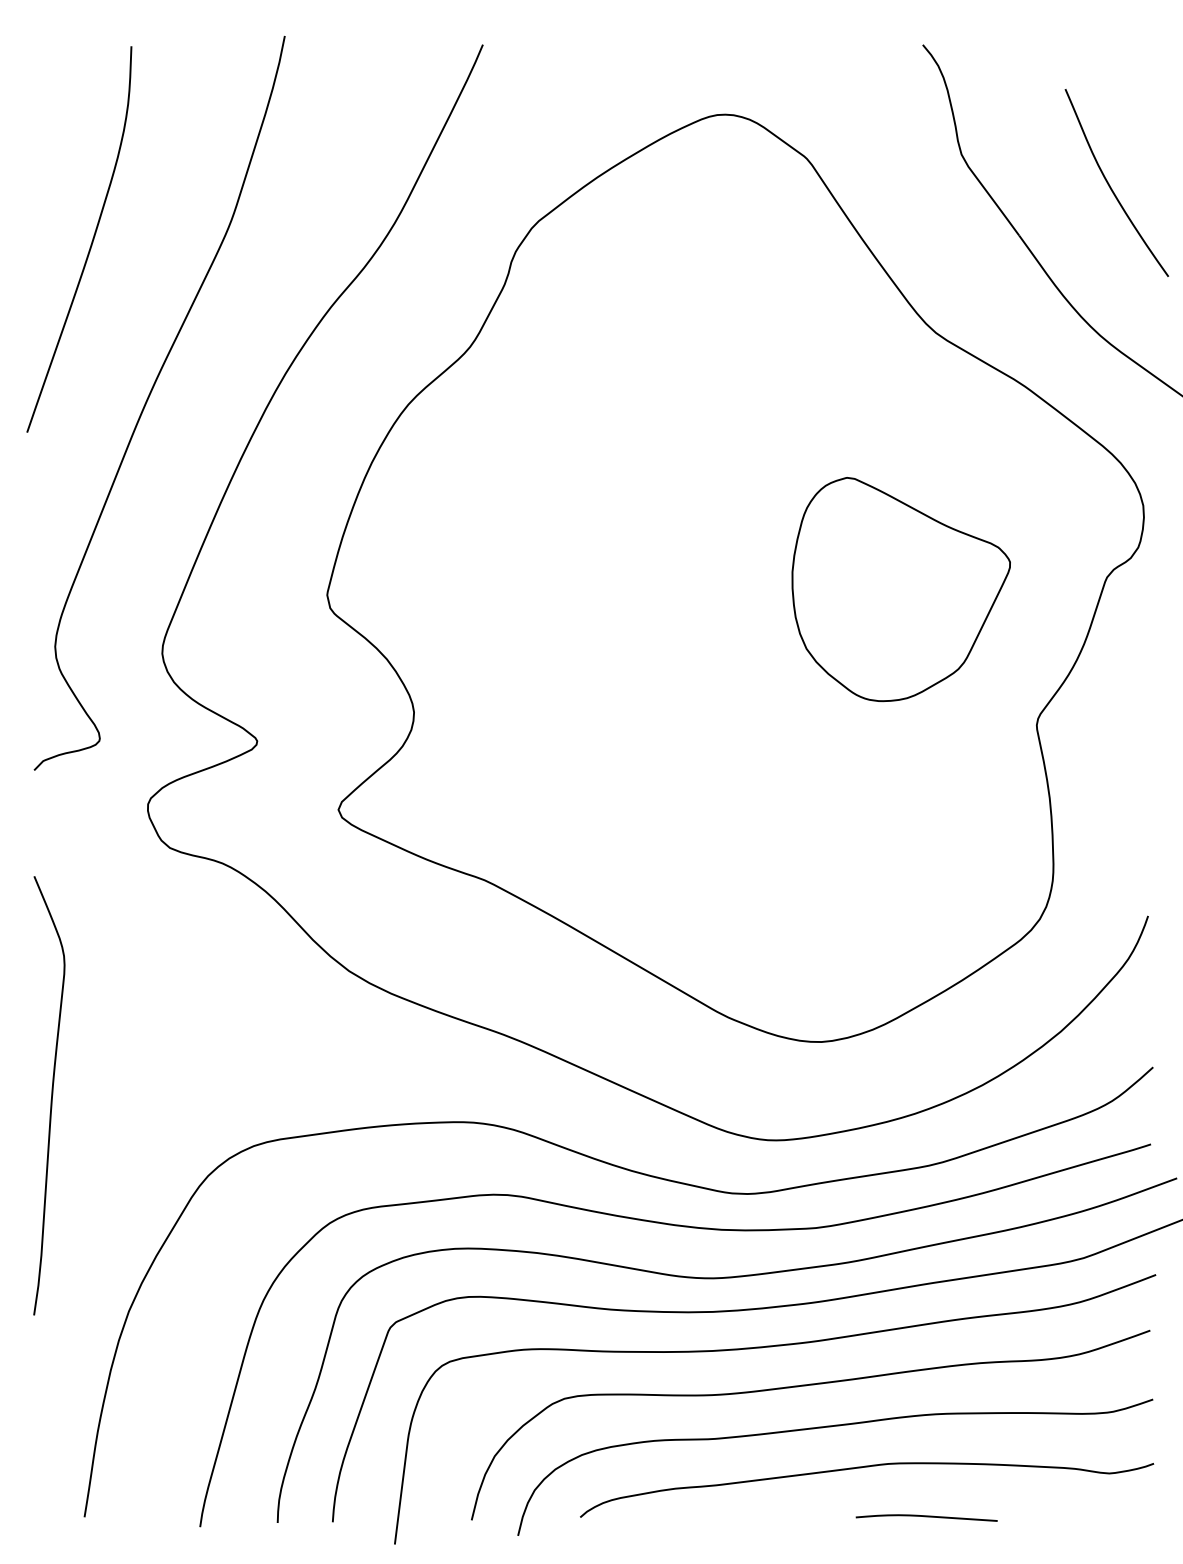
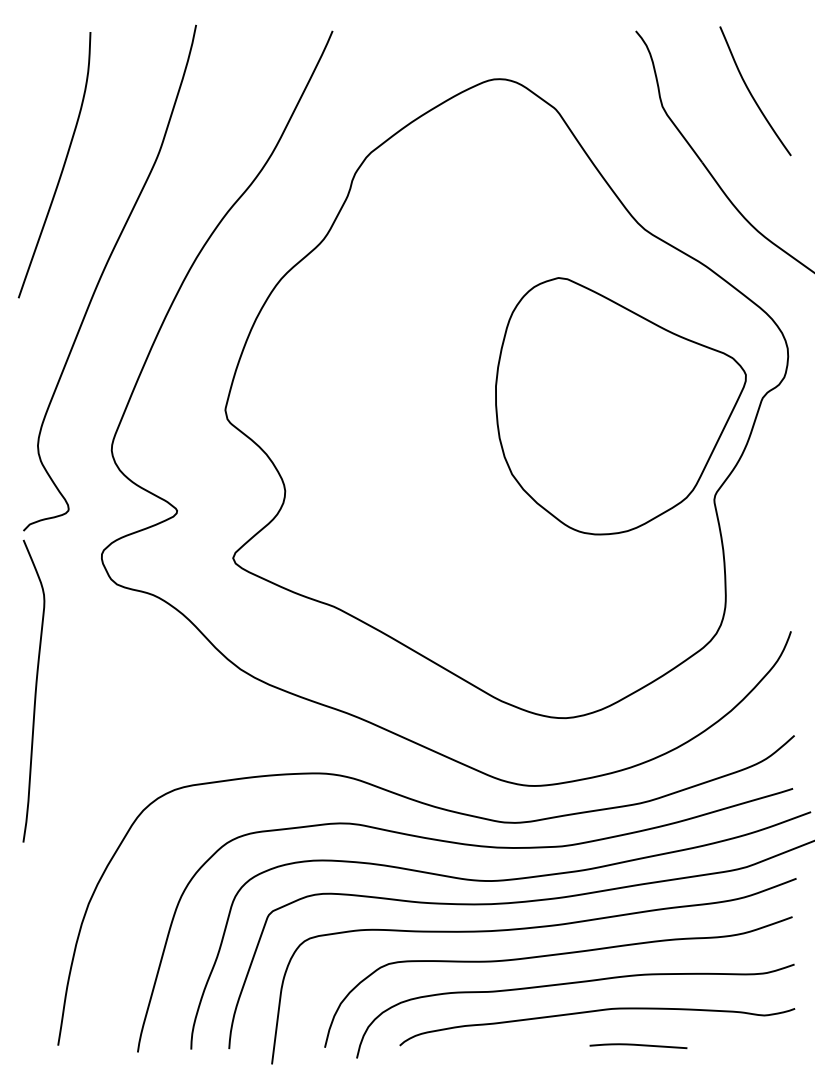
curve: (1111, 184) -> (751, 92), moved
part: (900, 589) -> (620, 406), size x1.67
curve: (50, 1096) -> (34, 691), moved

